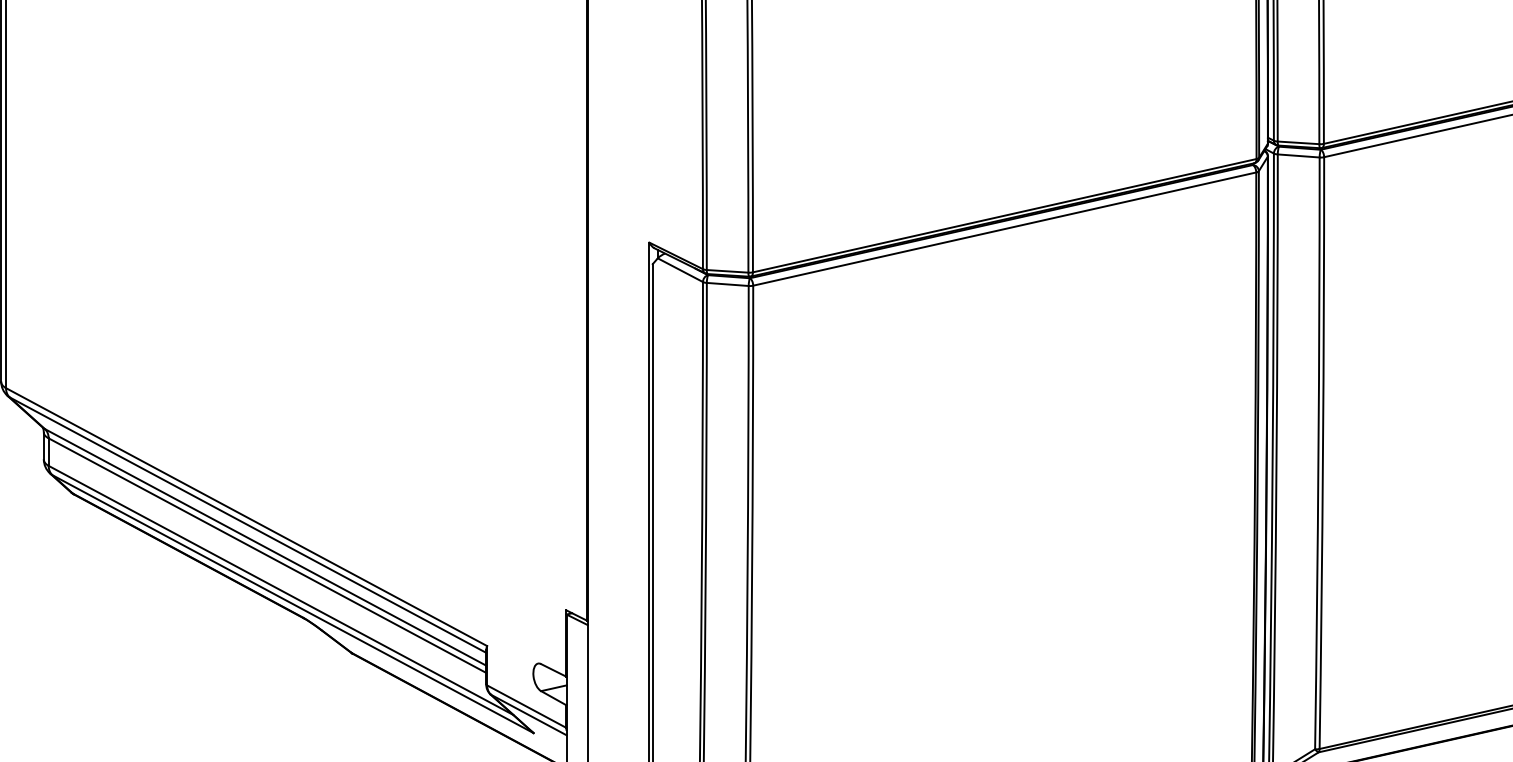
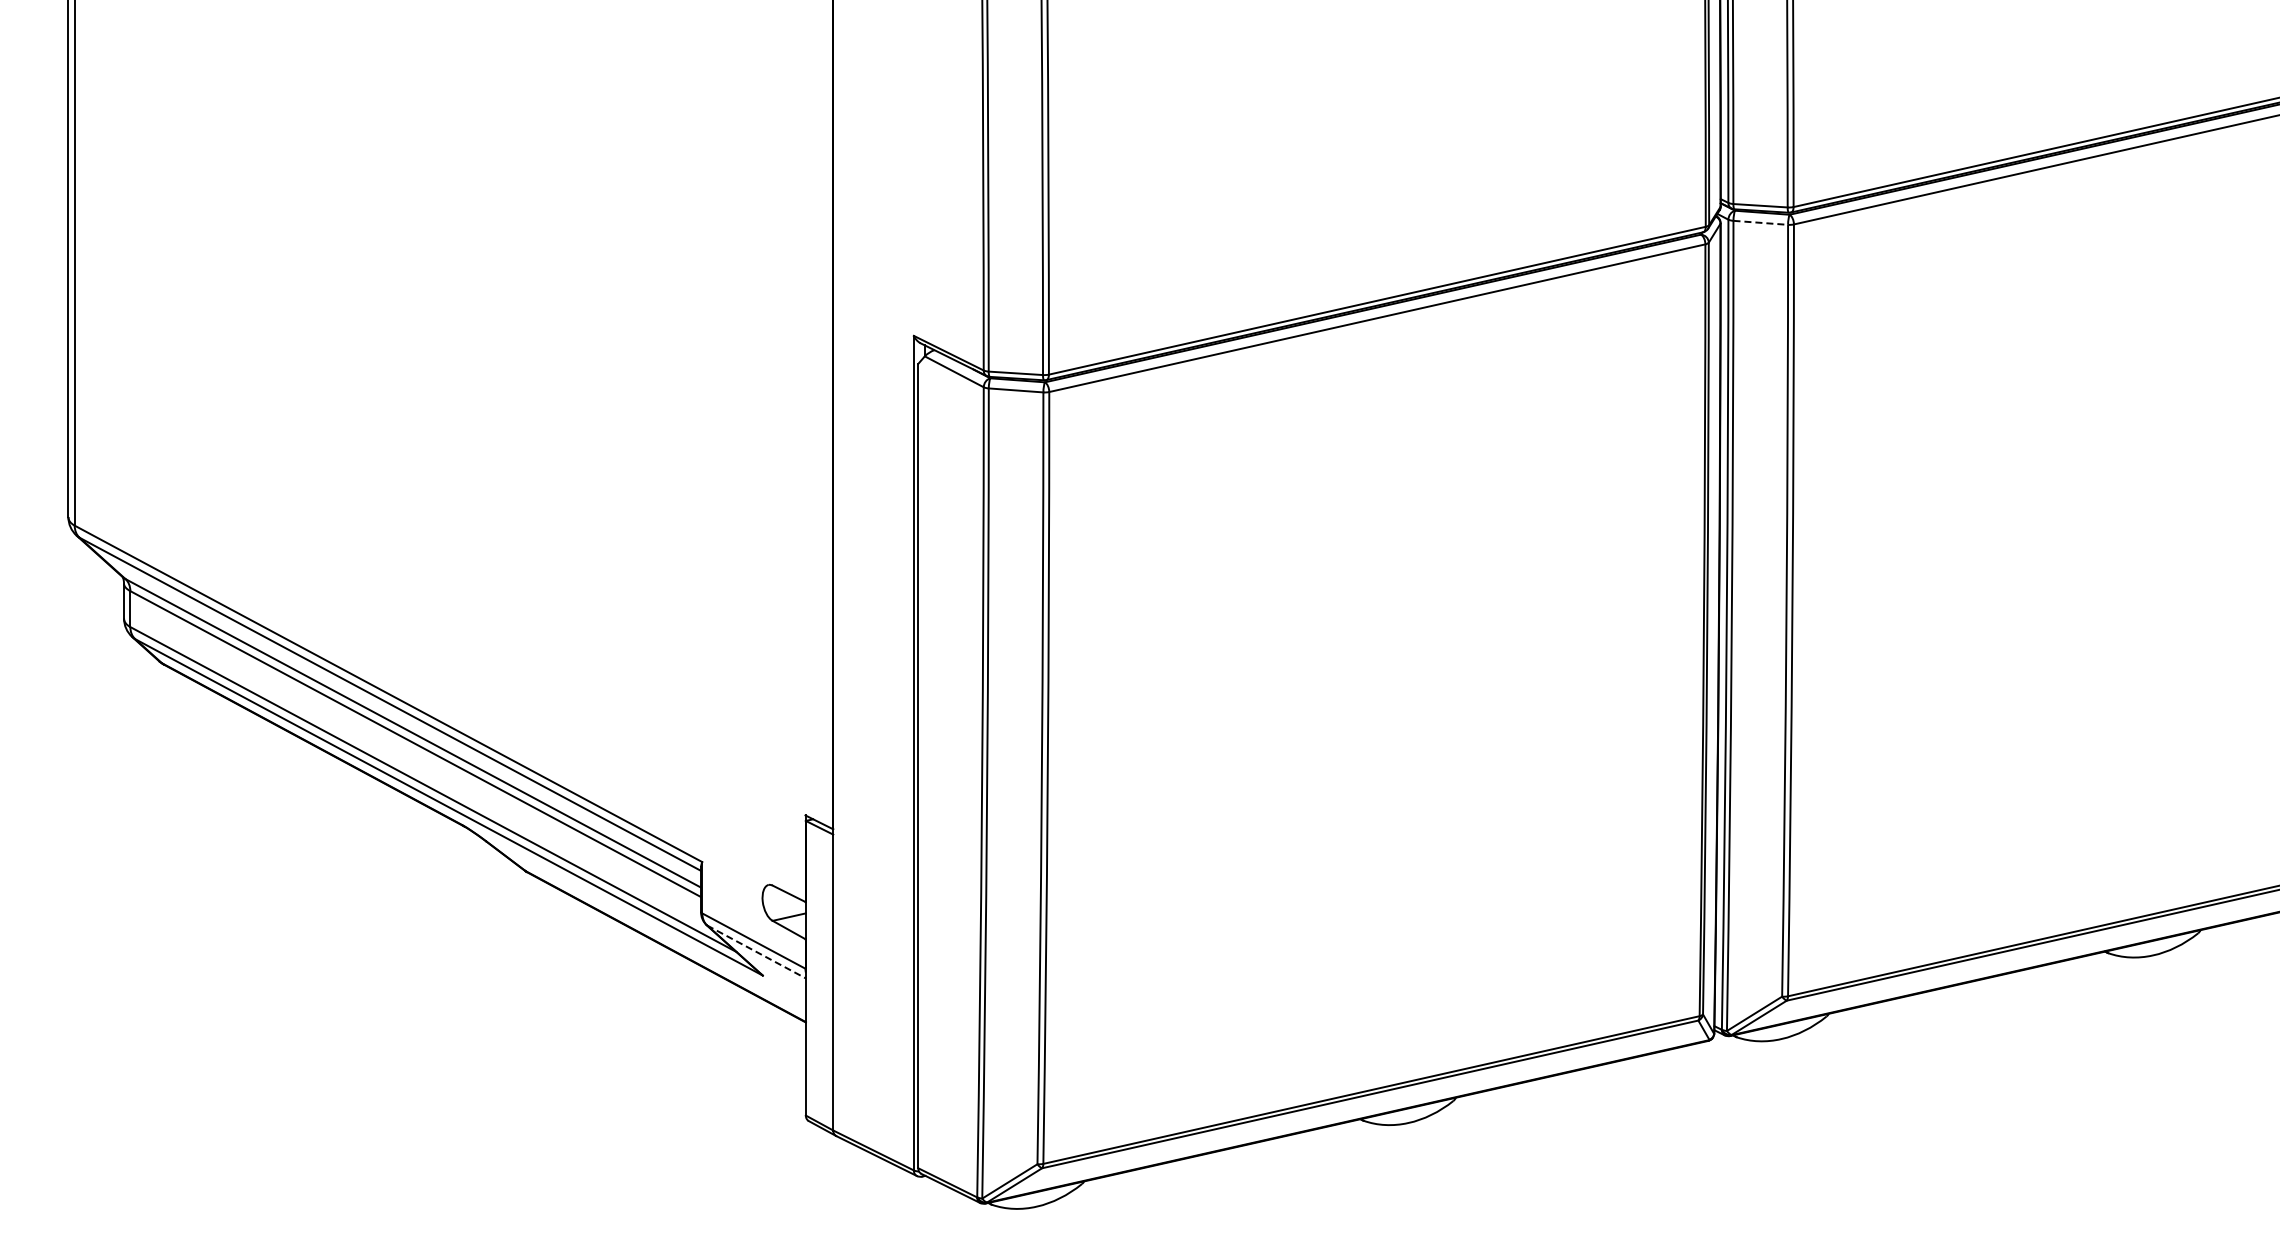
line: (1299, 155) -> (1761, 222), solid -> dashed
line: (528, 714) -> (756, 951), solid -> dashed

